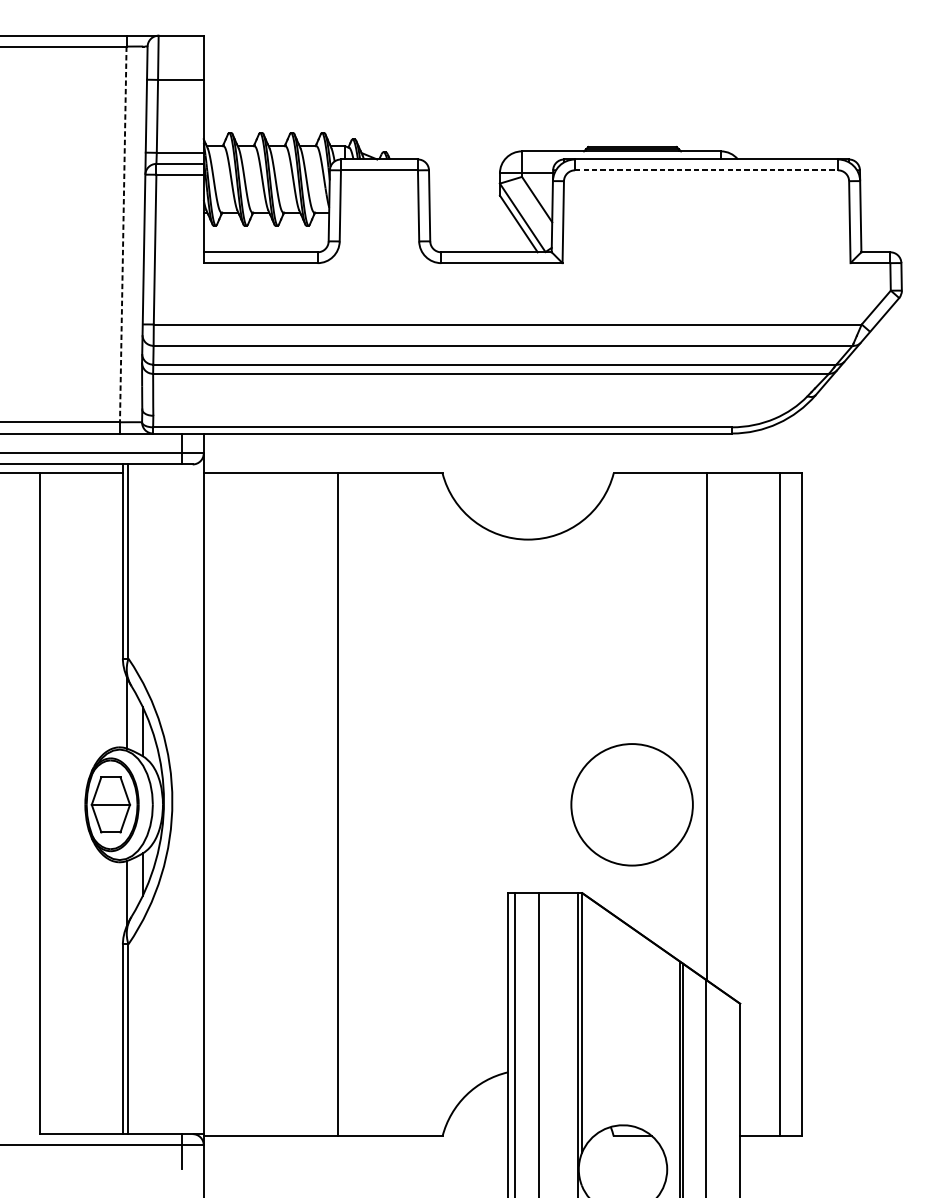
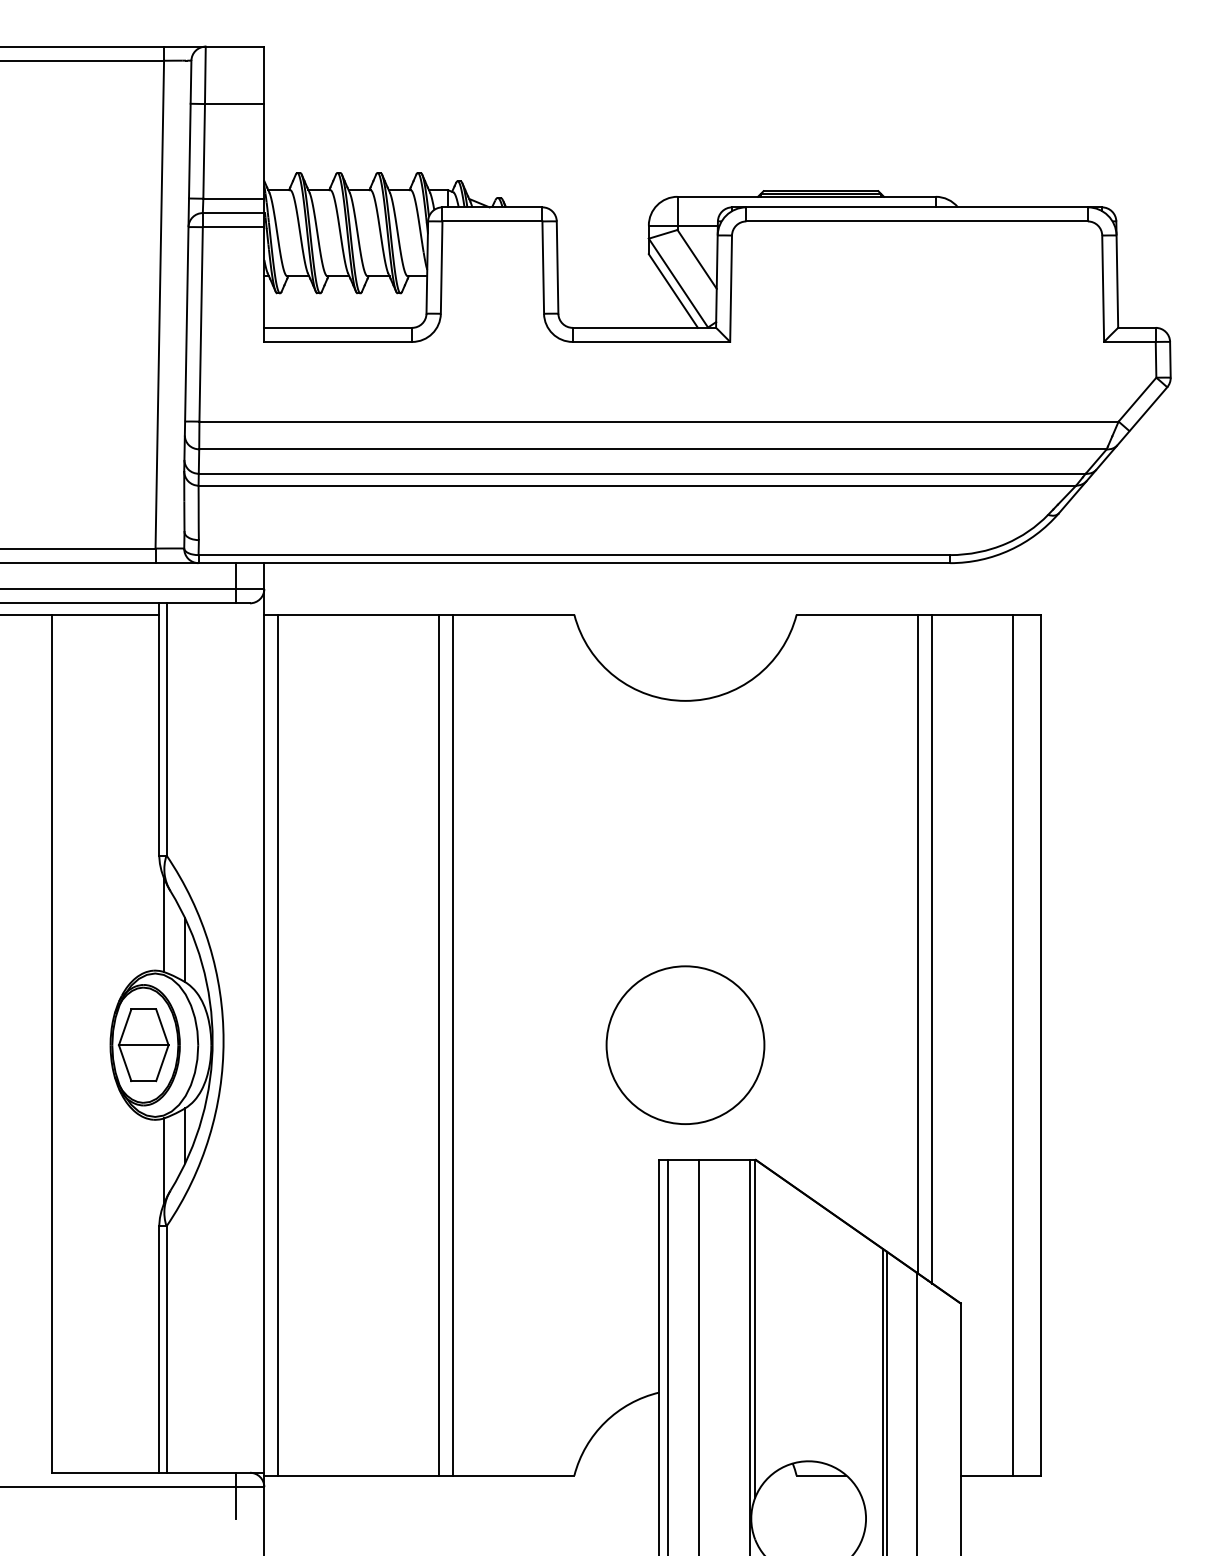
line: (706, 170) -> (917, 221), dashed -> solid
line: (123, 234) -> (159, 304), dashed -> solid
line: (718, 730) -> (932, 948), added
line: (214, 804) -> (278, 1044), added
line: (349, 804) -> (453, 1044), added
circle: (632, 804) -> (685, 1044), moved

